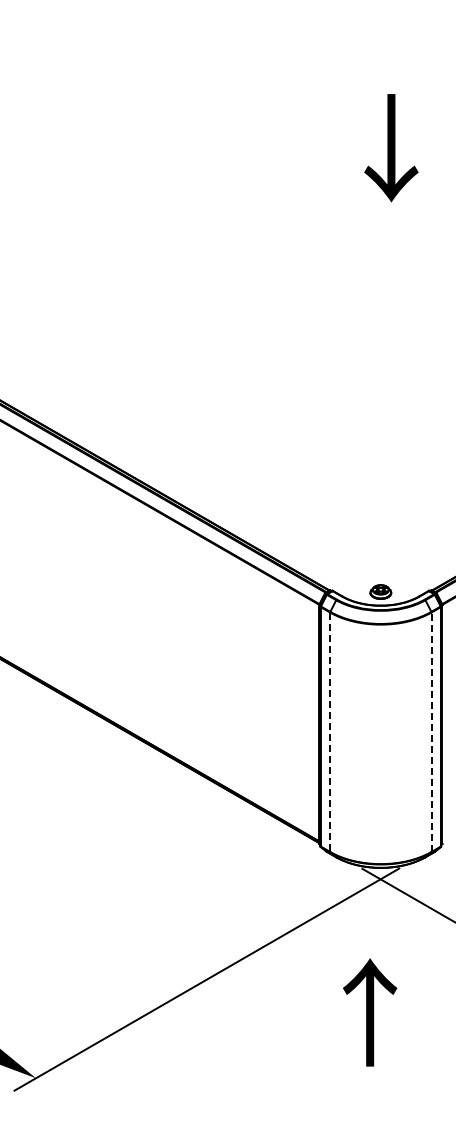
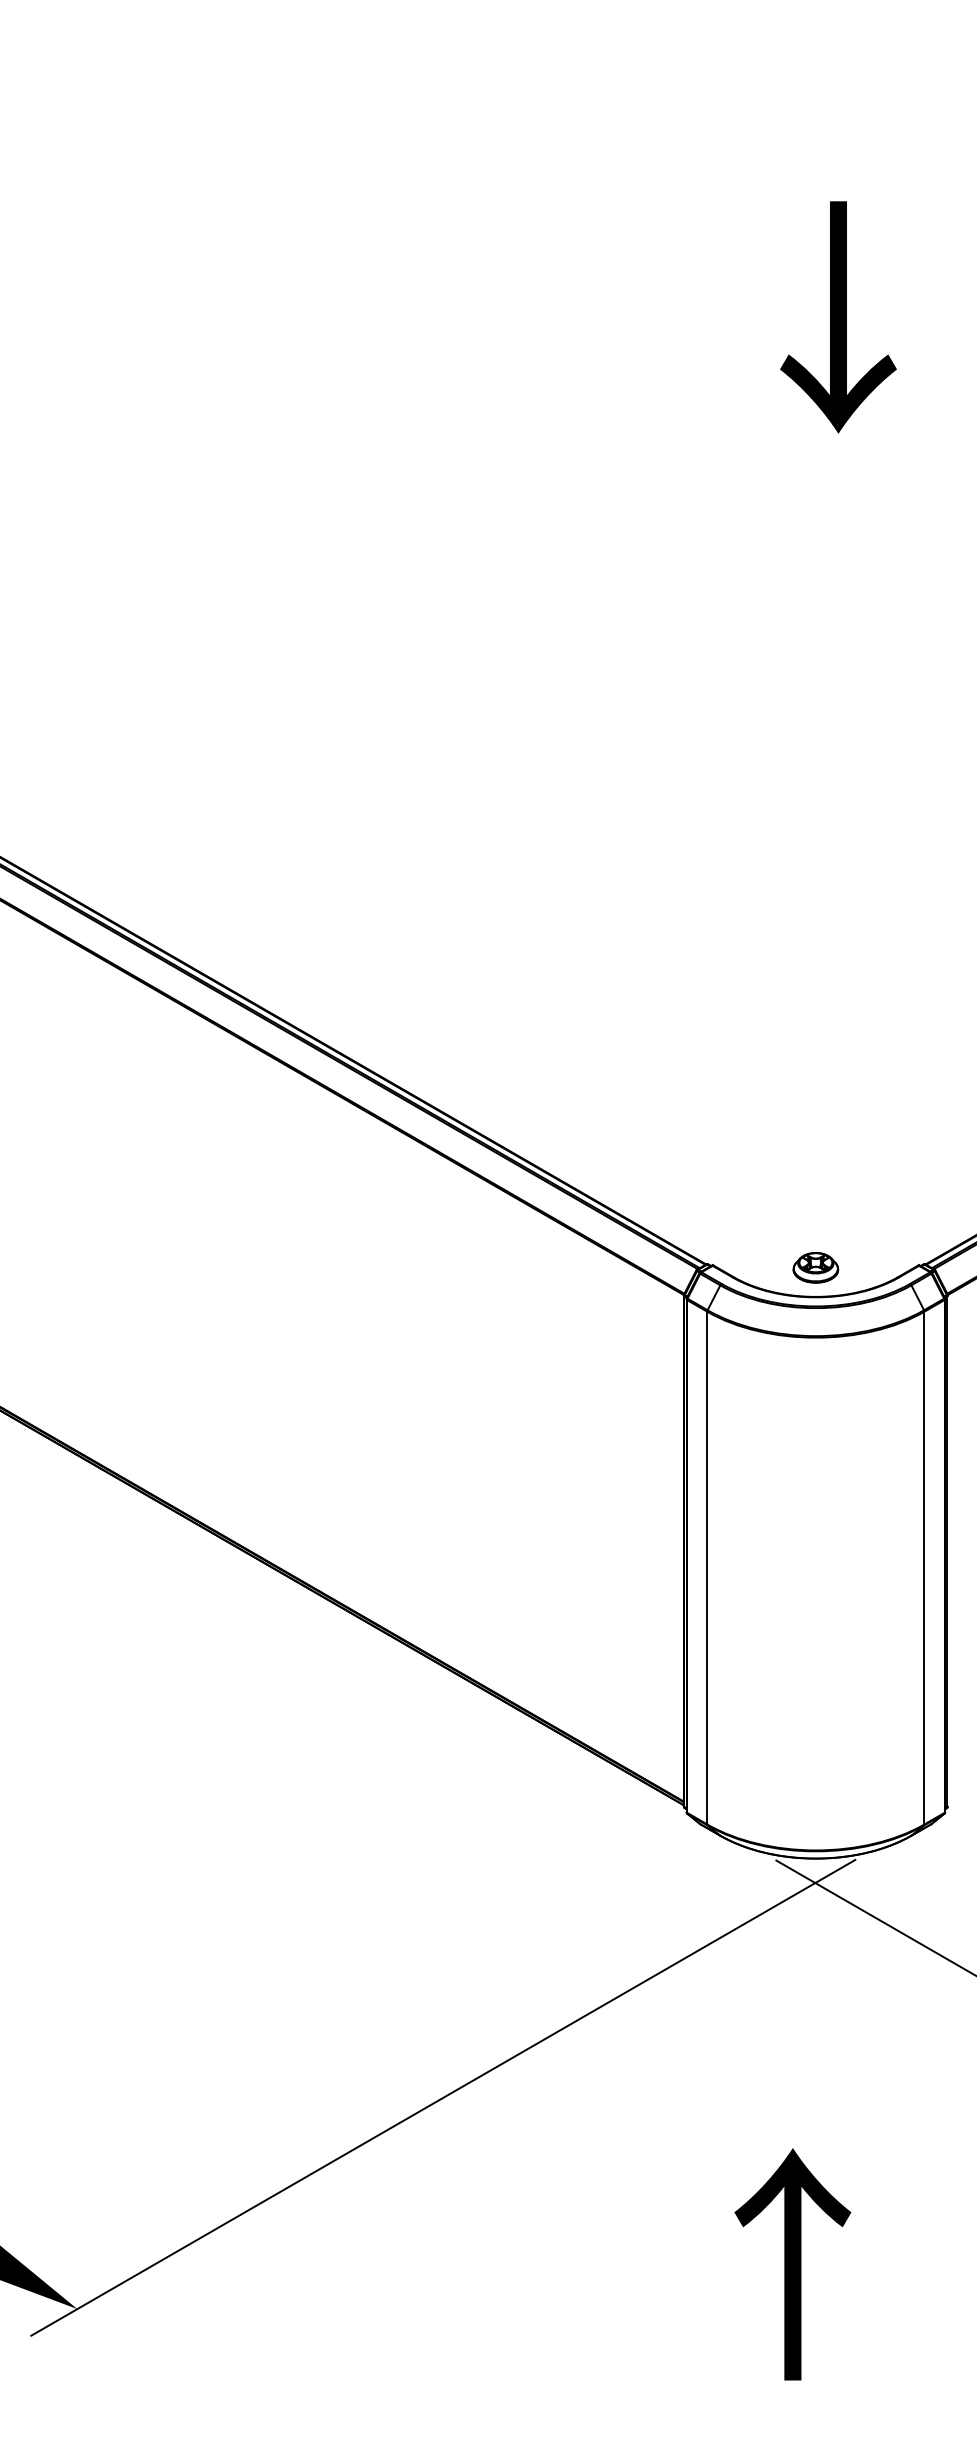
line: (330, 732) -> (708, 1568), dashed -> solid
line: (431, 732) -> (924, 1568), dashed -> solid
text: (370, 1012) -> (793, 2264), moved

